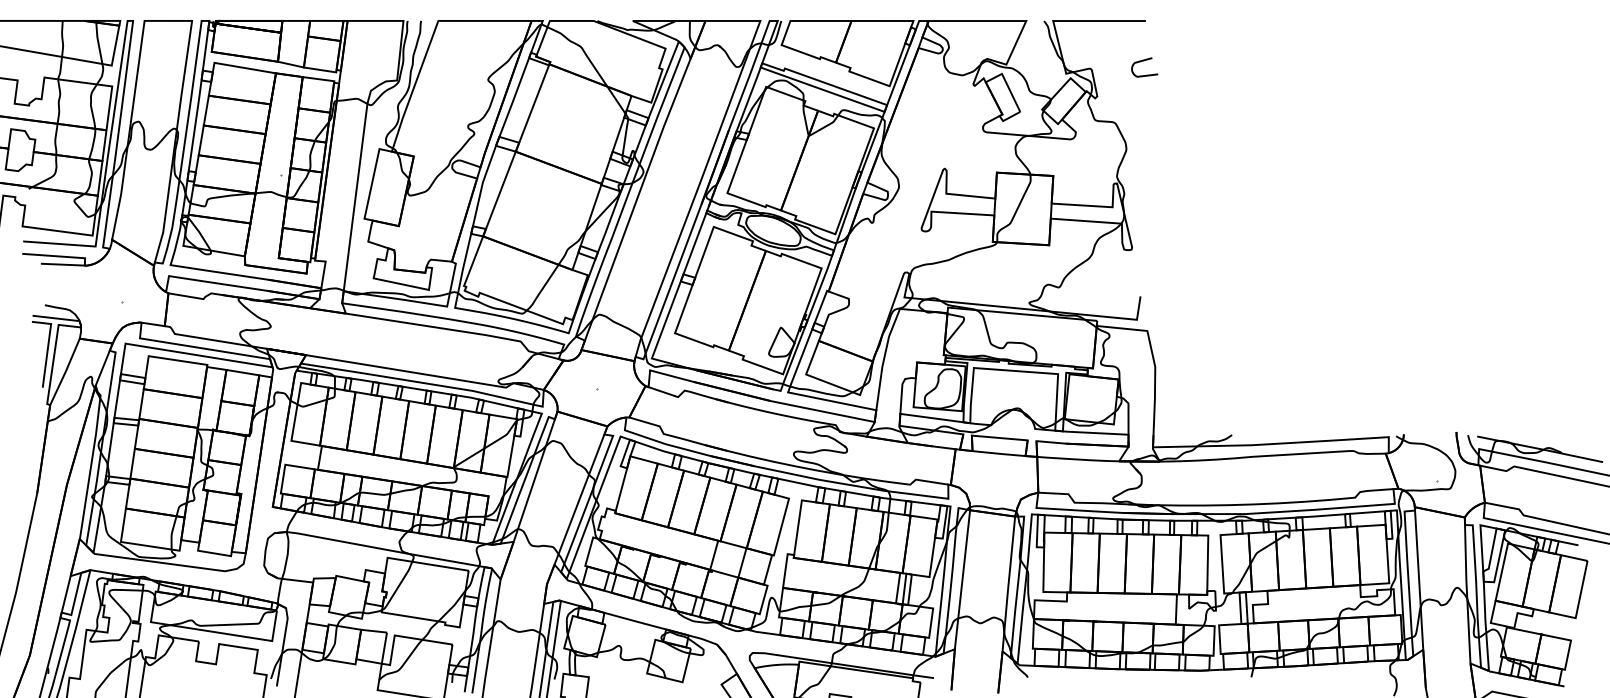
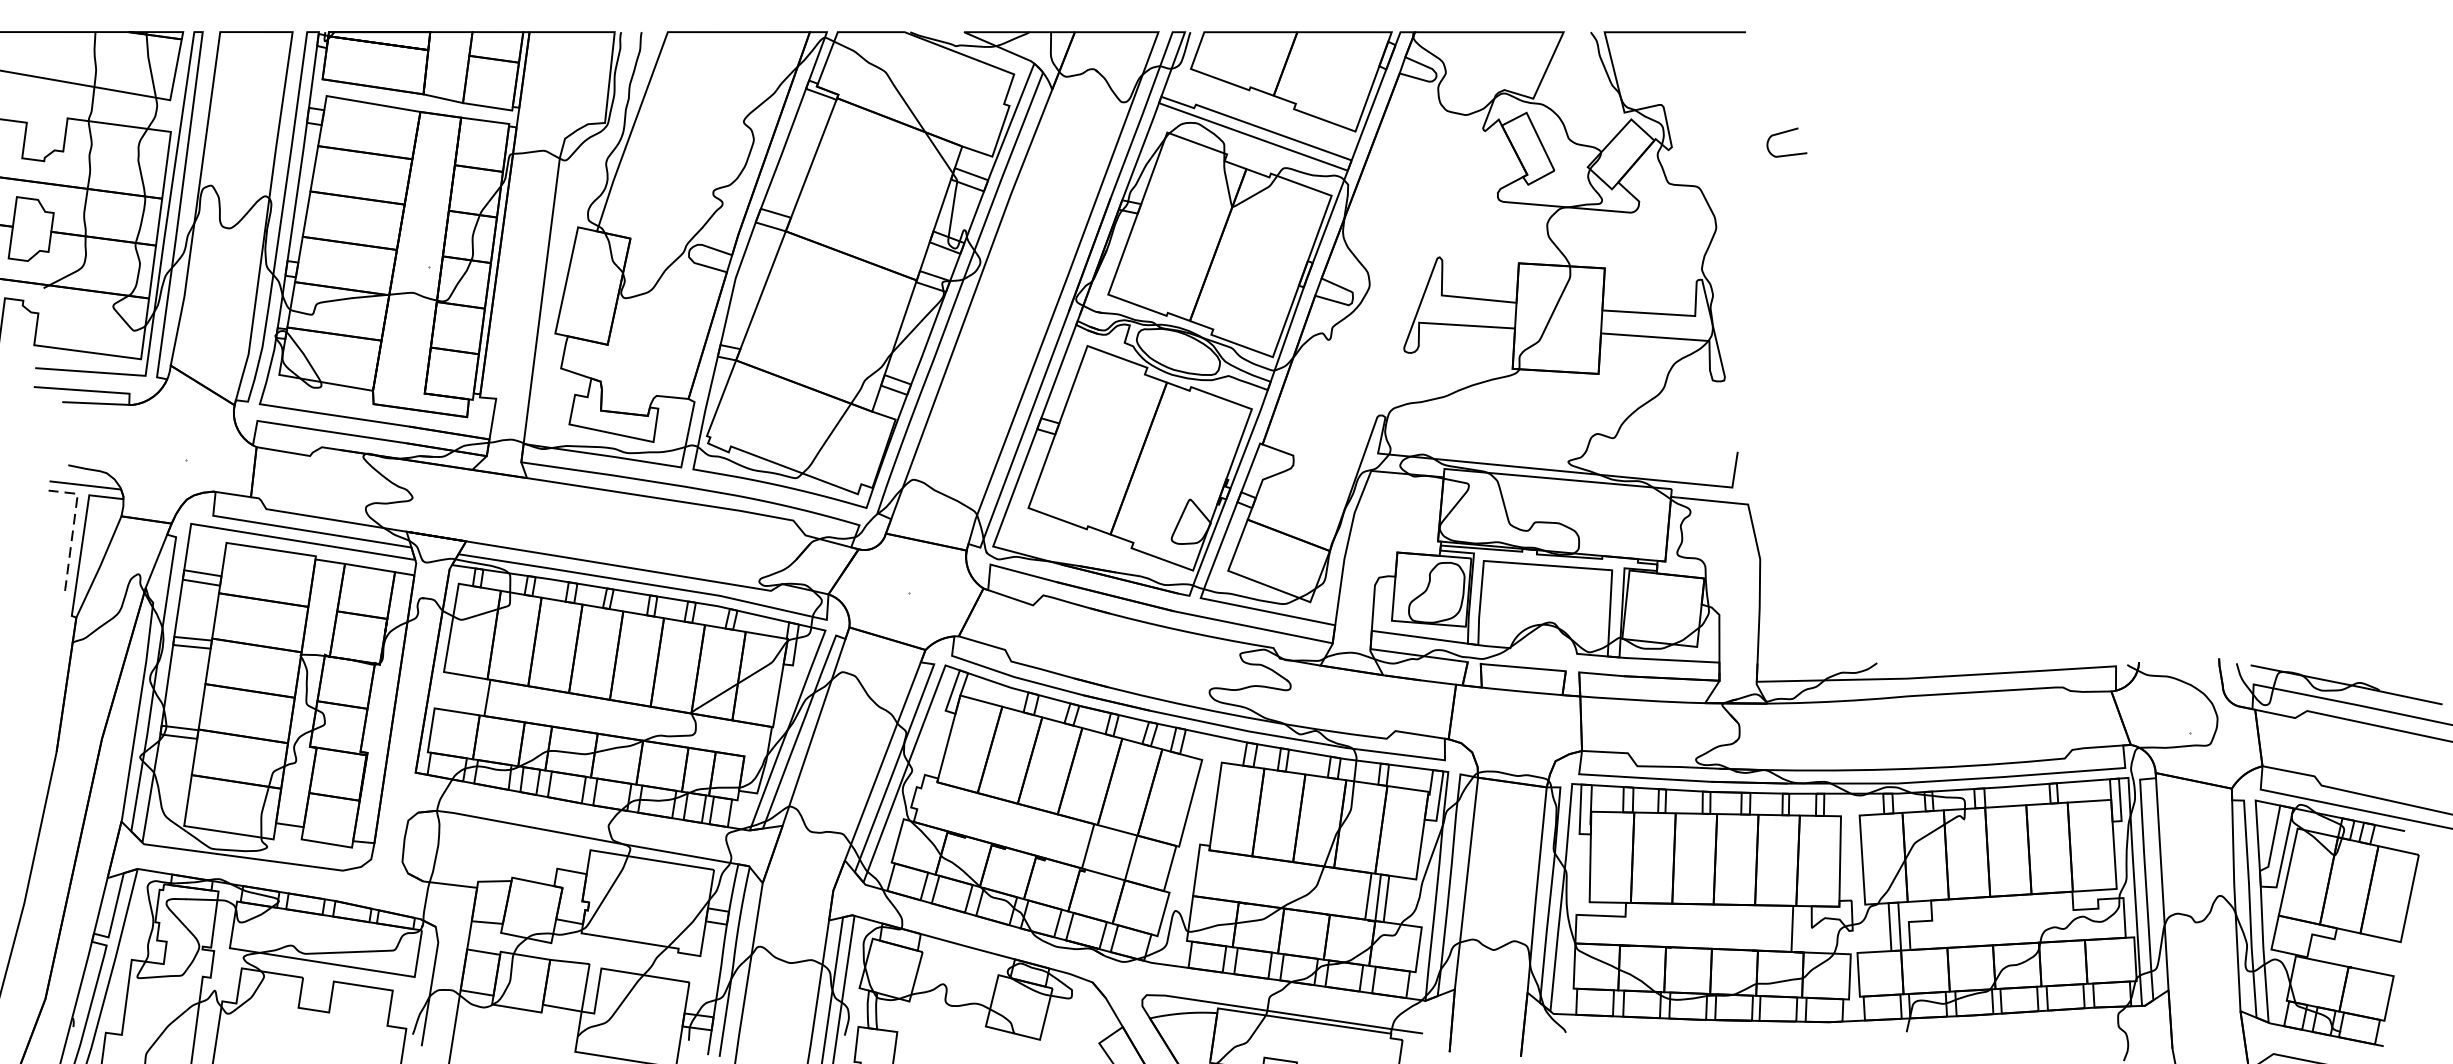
curve: (1144, 61) -> (1786, 133), moved
line: (48, 345) -> (73, 526), solid -> dashed

